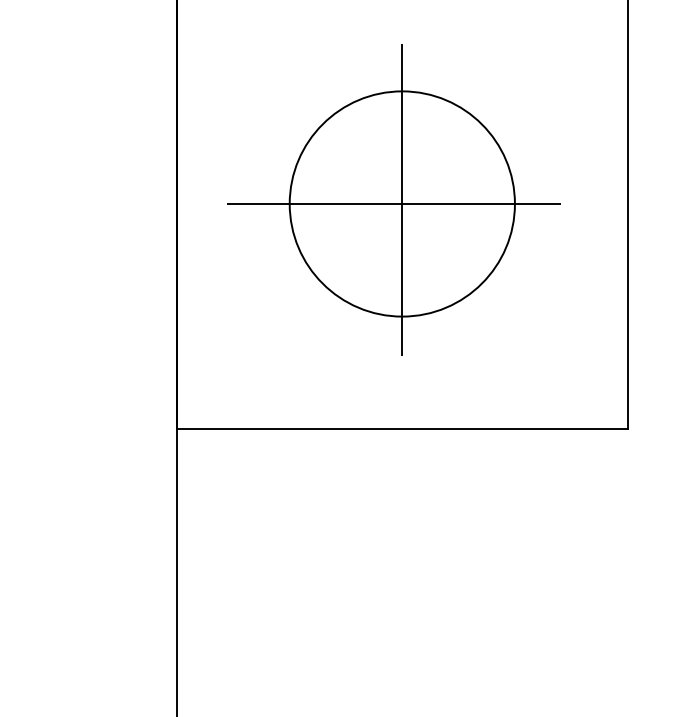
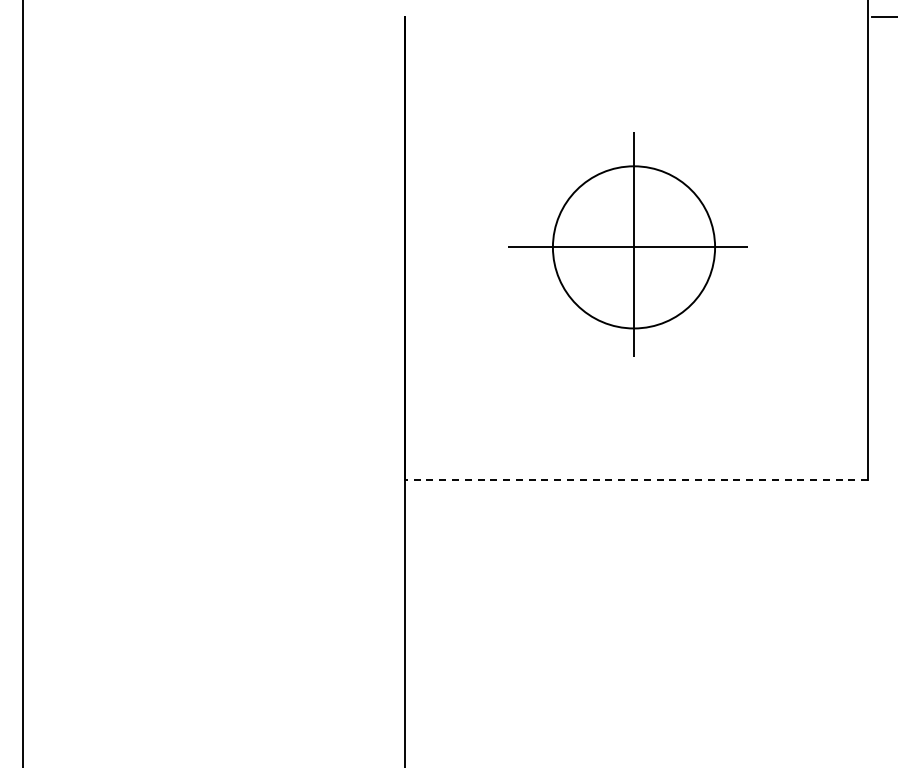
part: (393, 199) -> (627, 244), size x0.7
line: (402, 429) -> (636, 480), solid -> dashed

